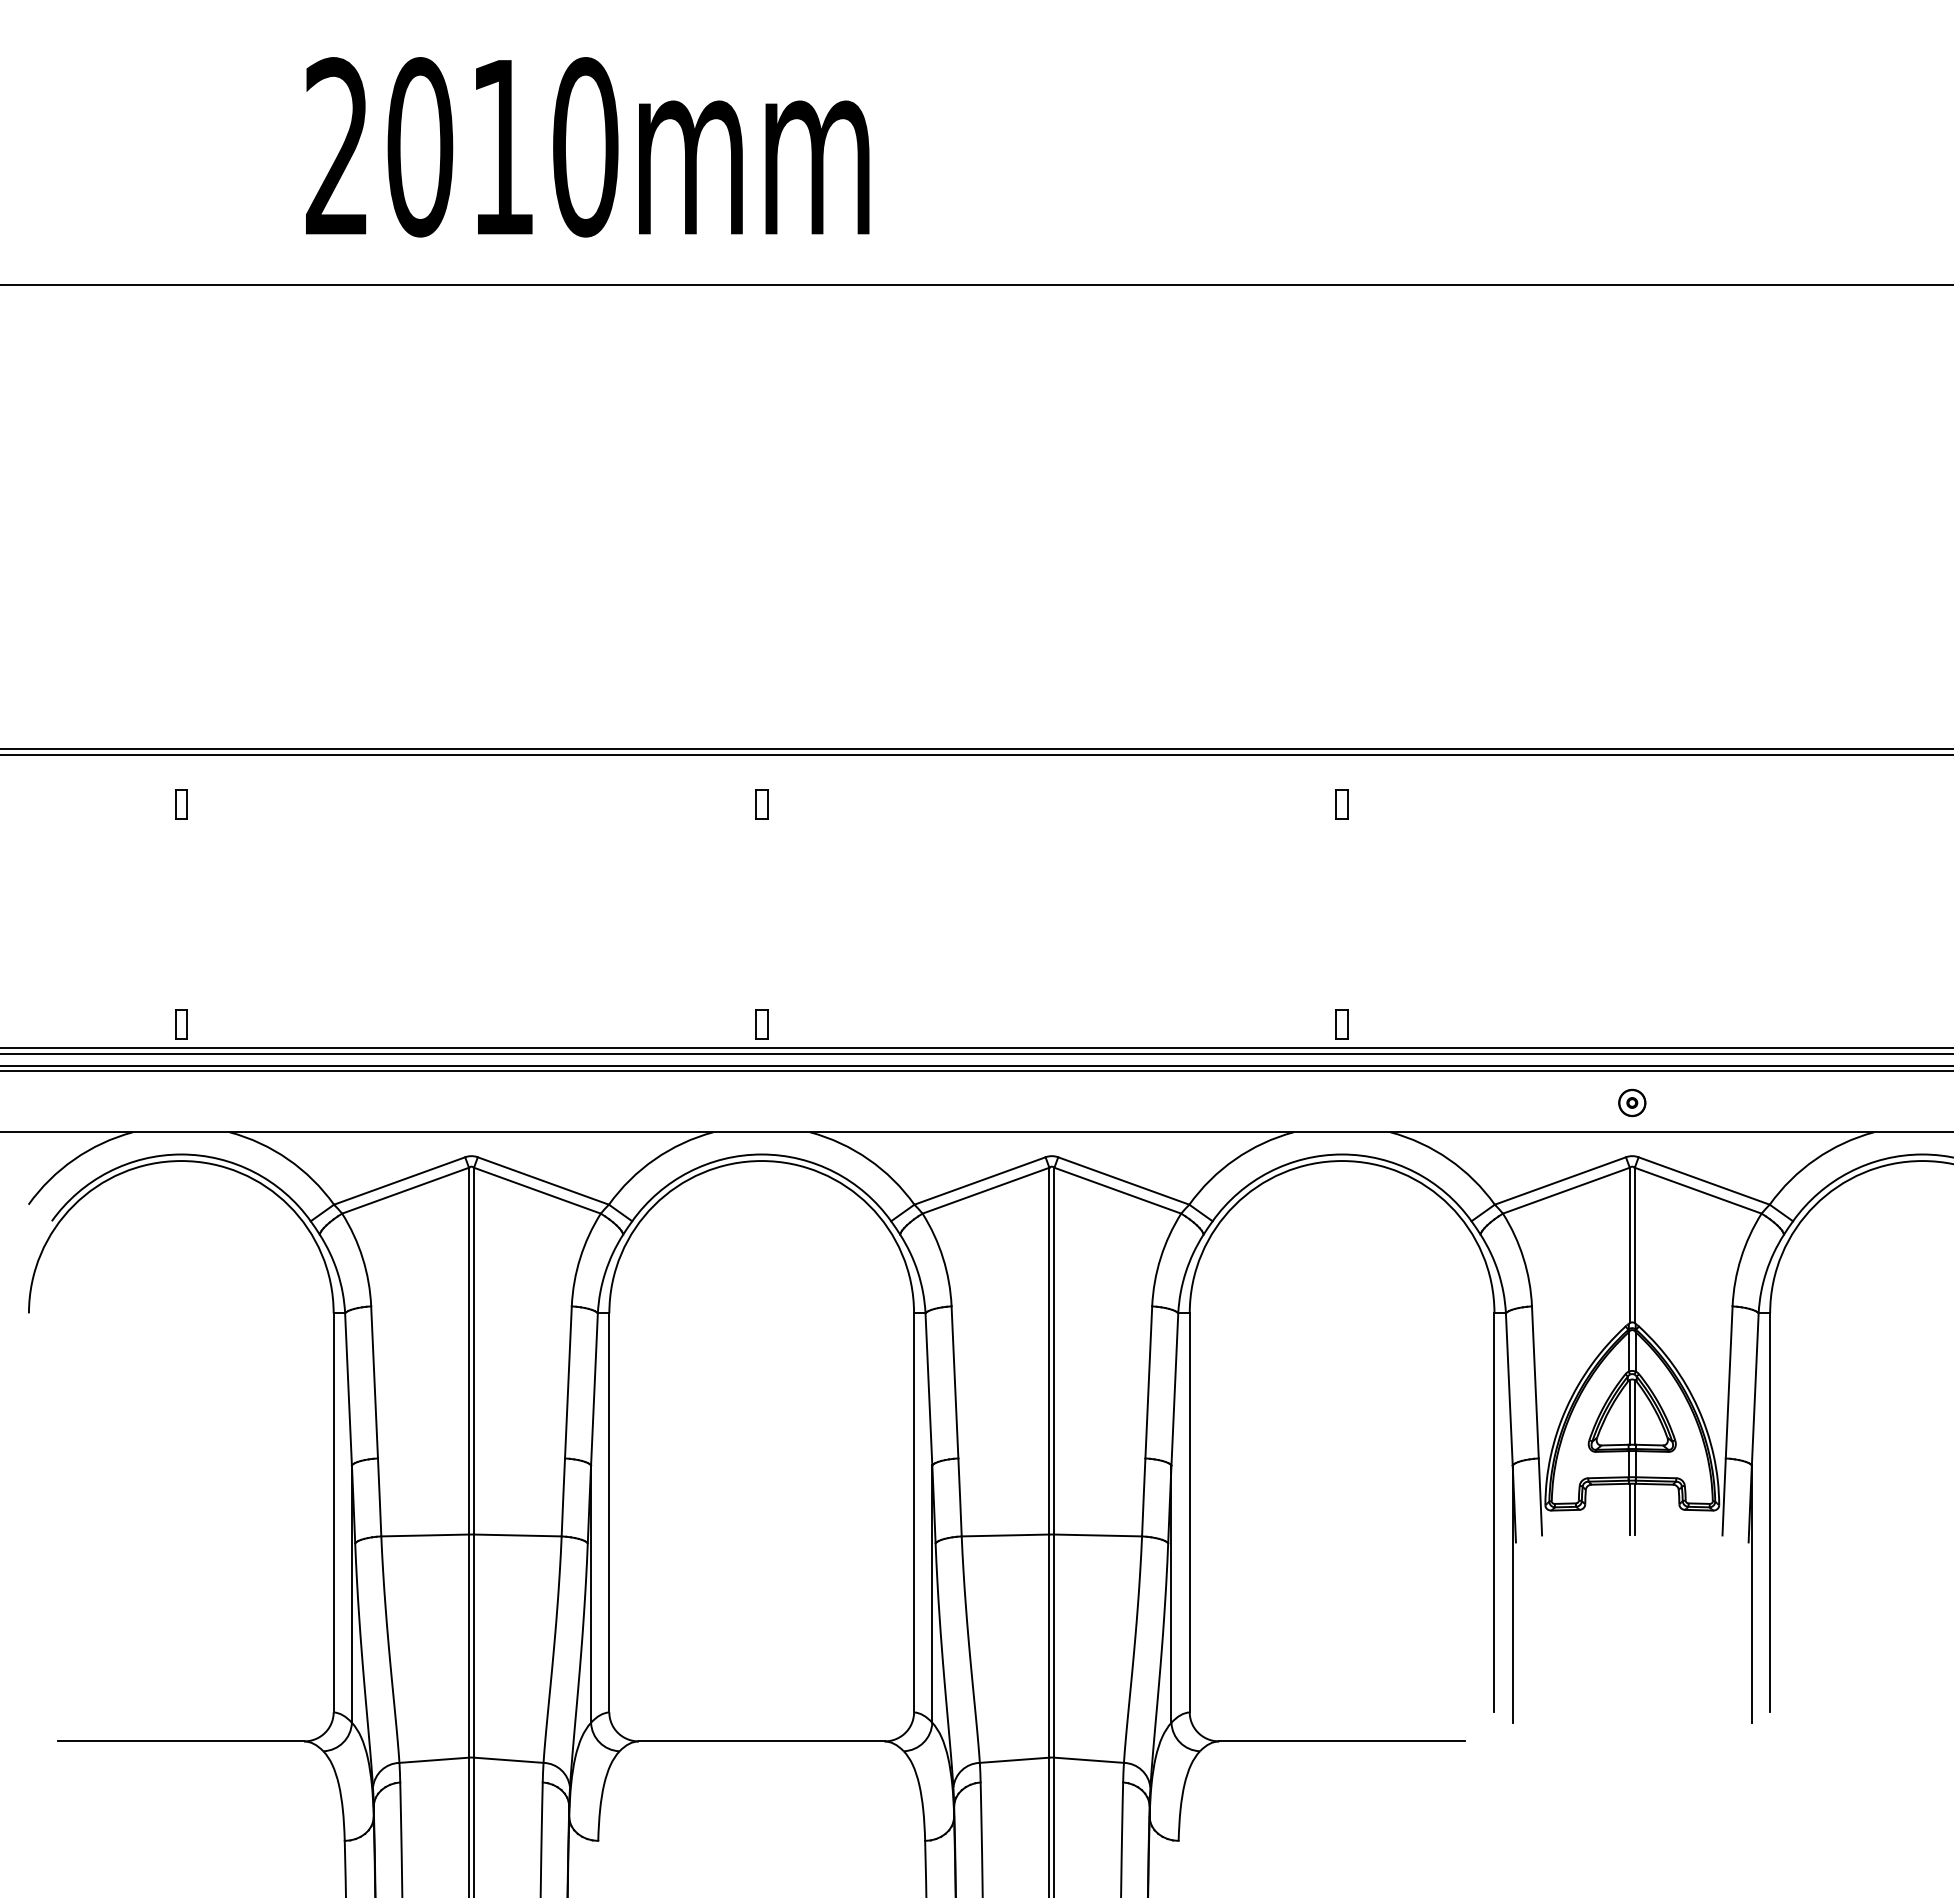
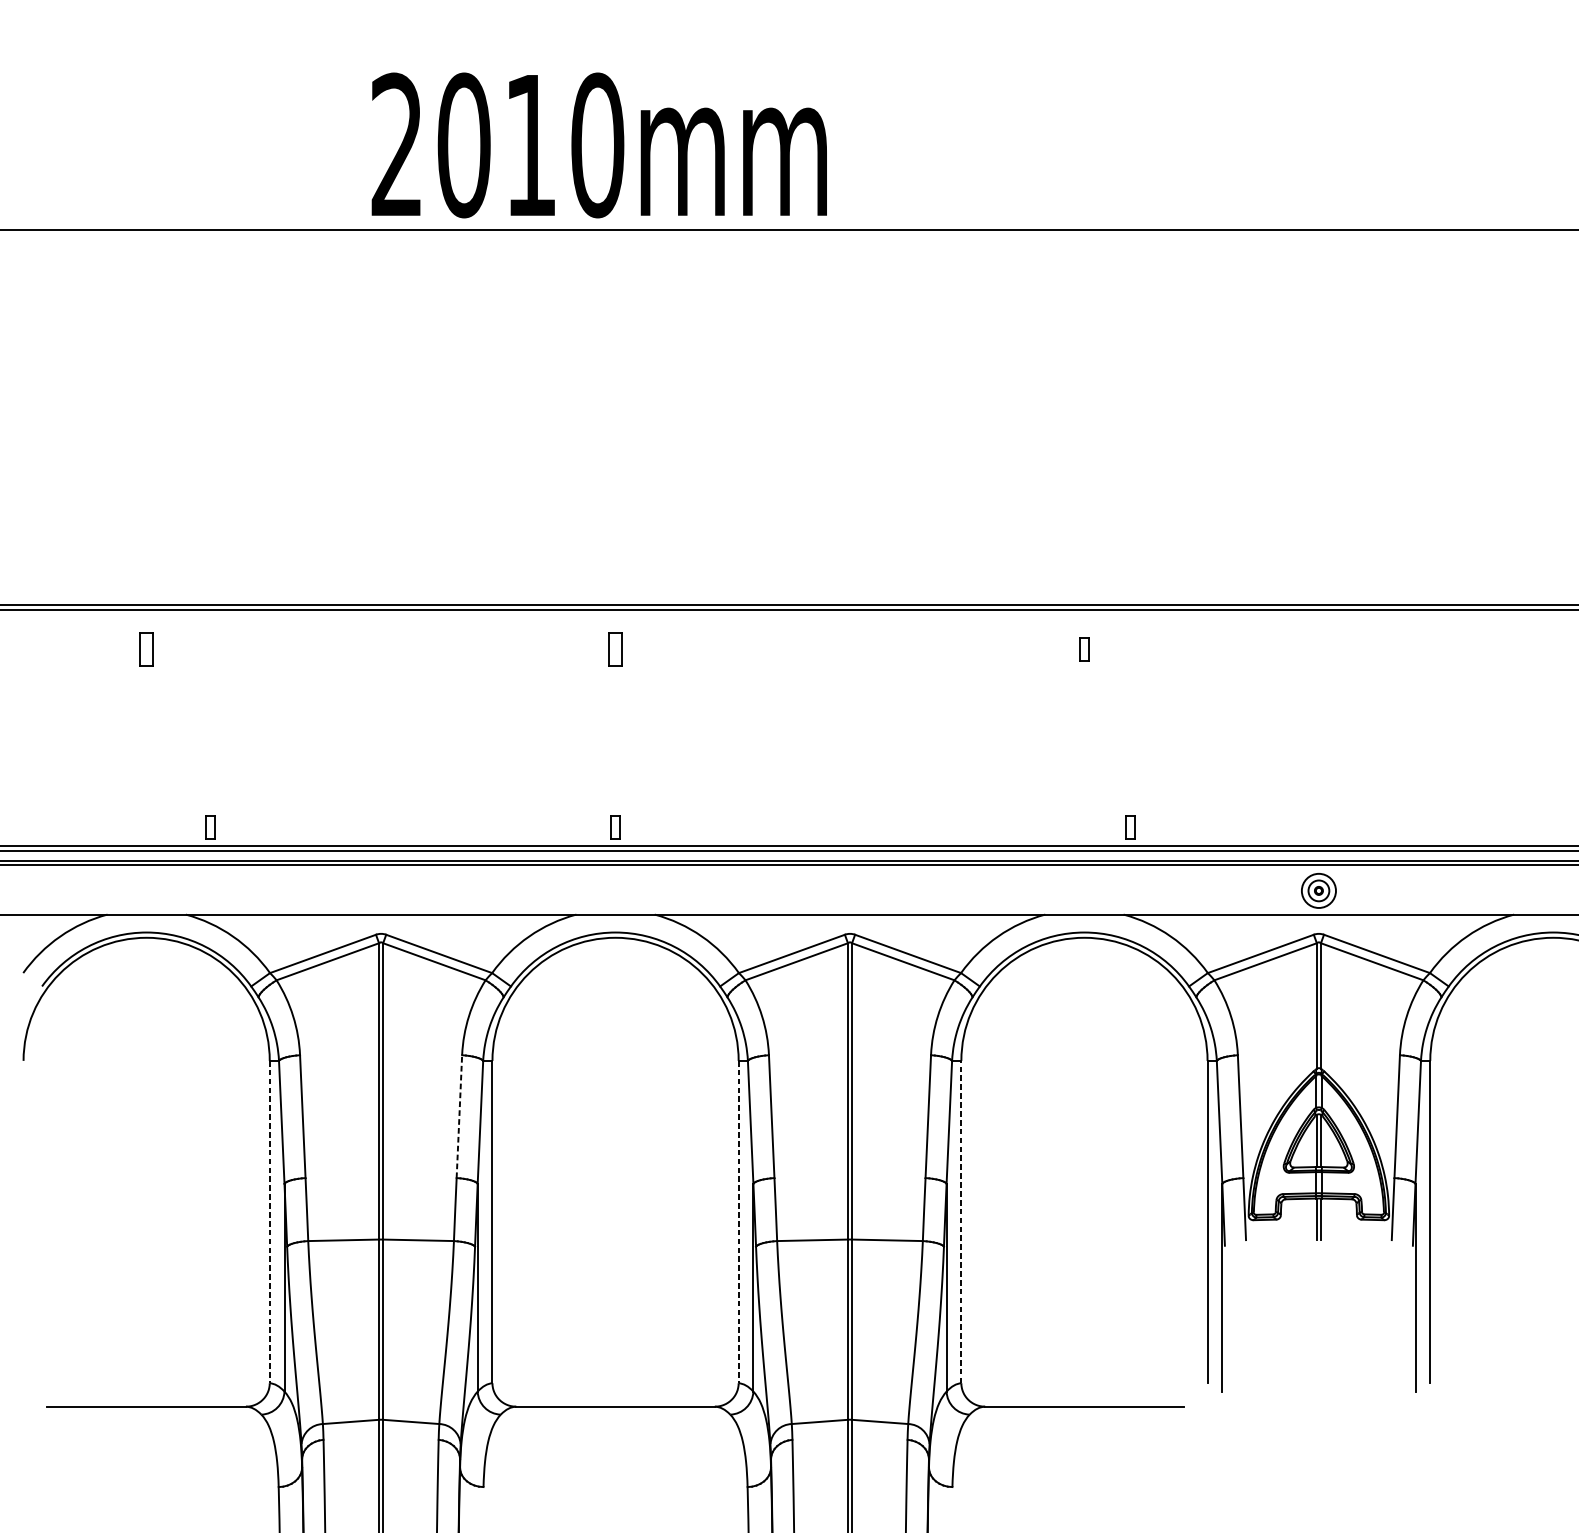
text: (587, 147) -> (599, 145), moved
part: (181, 804) -> (146, 649), size x1.4
part: (761, 804) -> (615, 649), size x1.4
part: (181, 1024) -> (210, 827), moved
part: (1341, 1024) -> (1130, 827), moved
circle: (1632, 1102) -> (1319, 890), size x1.6
line: (568, 1381) -> (459, 1115), solid -> dashed
line: (333, 1512) -> (269, 1221), solid -> dashed
line: (914, 1512) -> (739, 1221), solid -> dashed
line: (1189, 1512) -> (961, 1221), solid -> dashed

